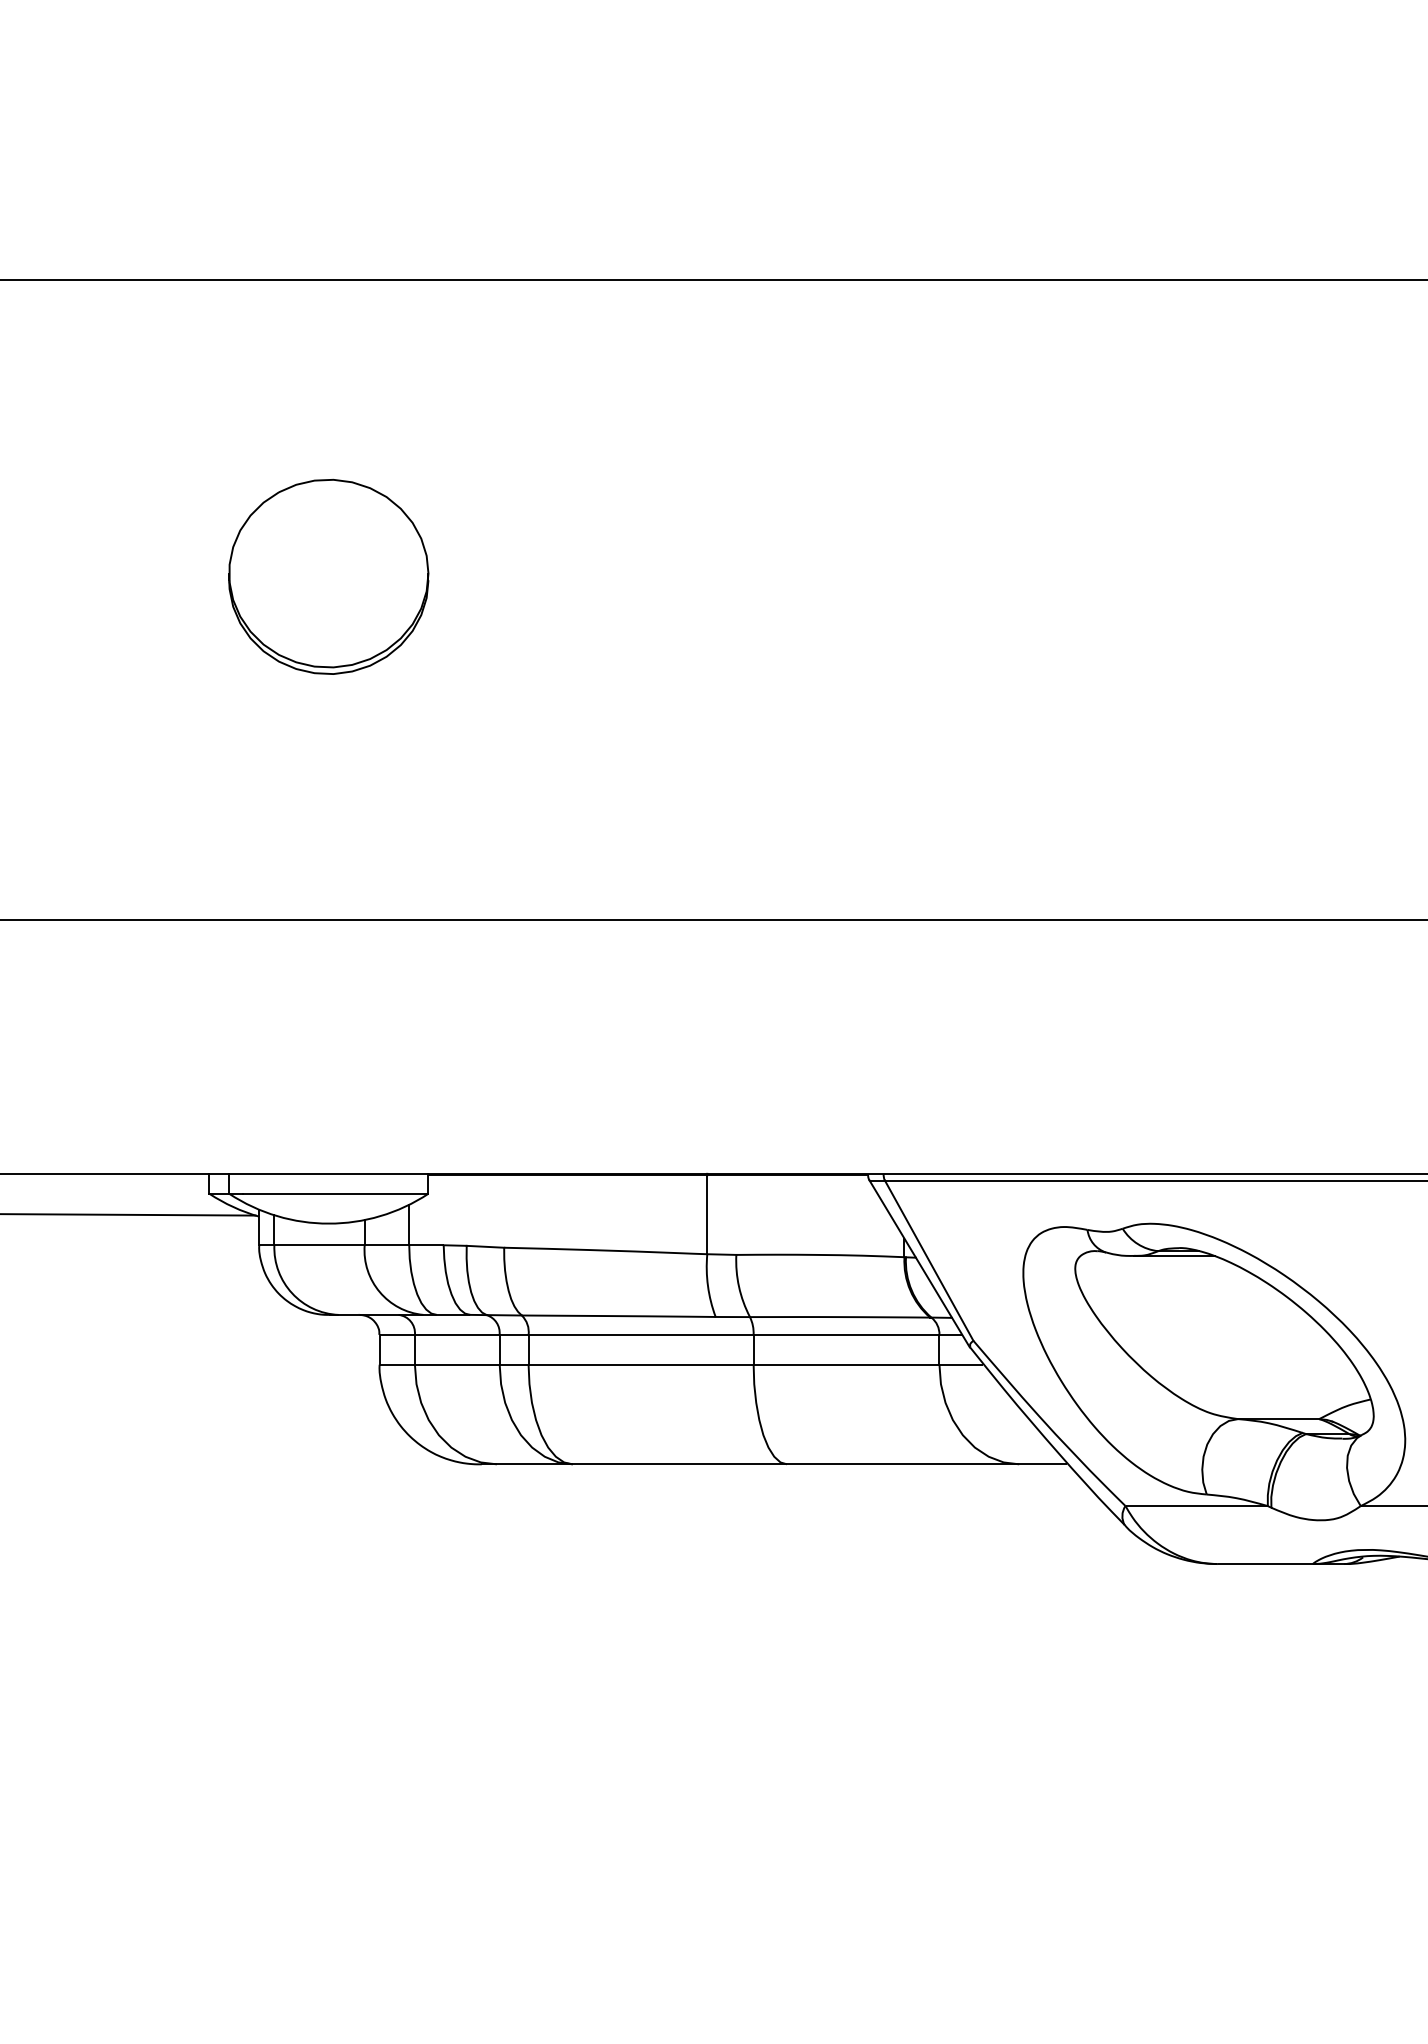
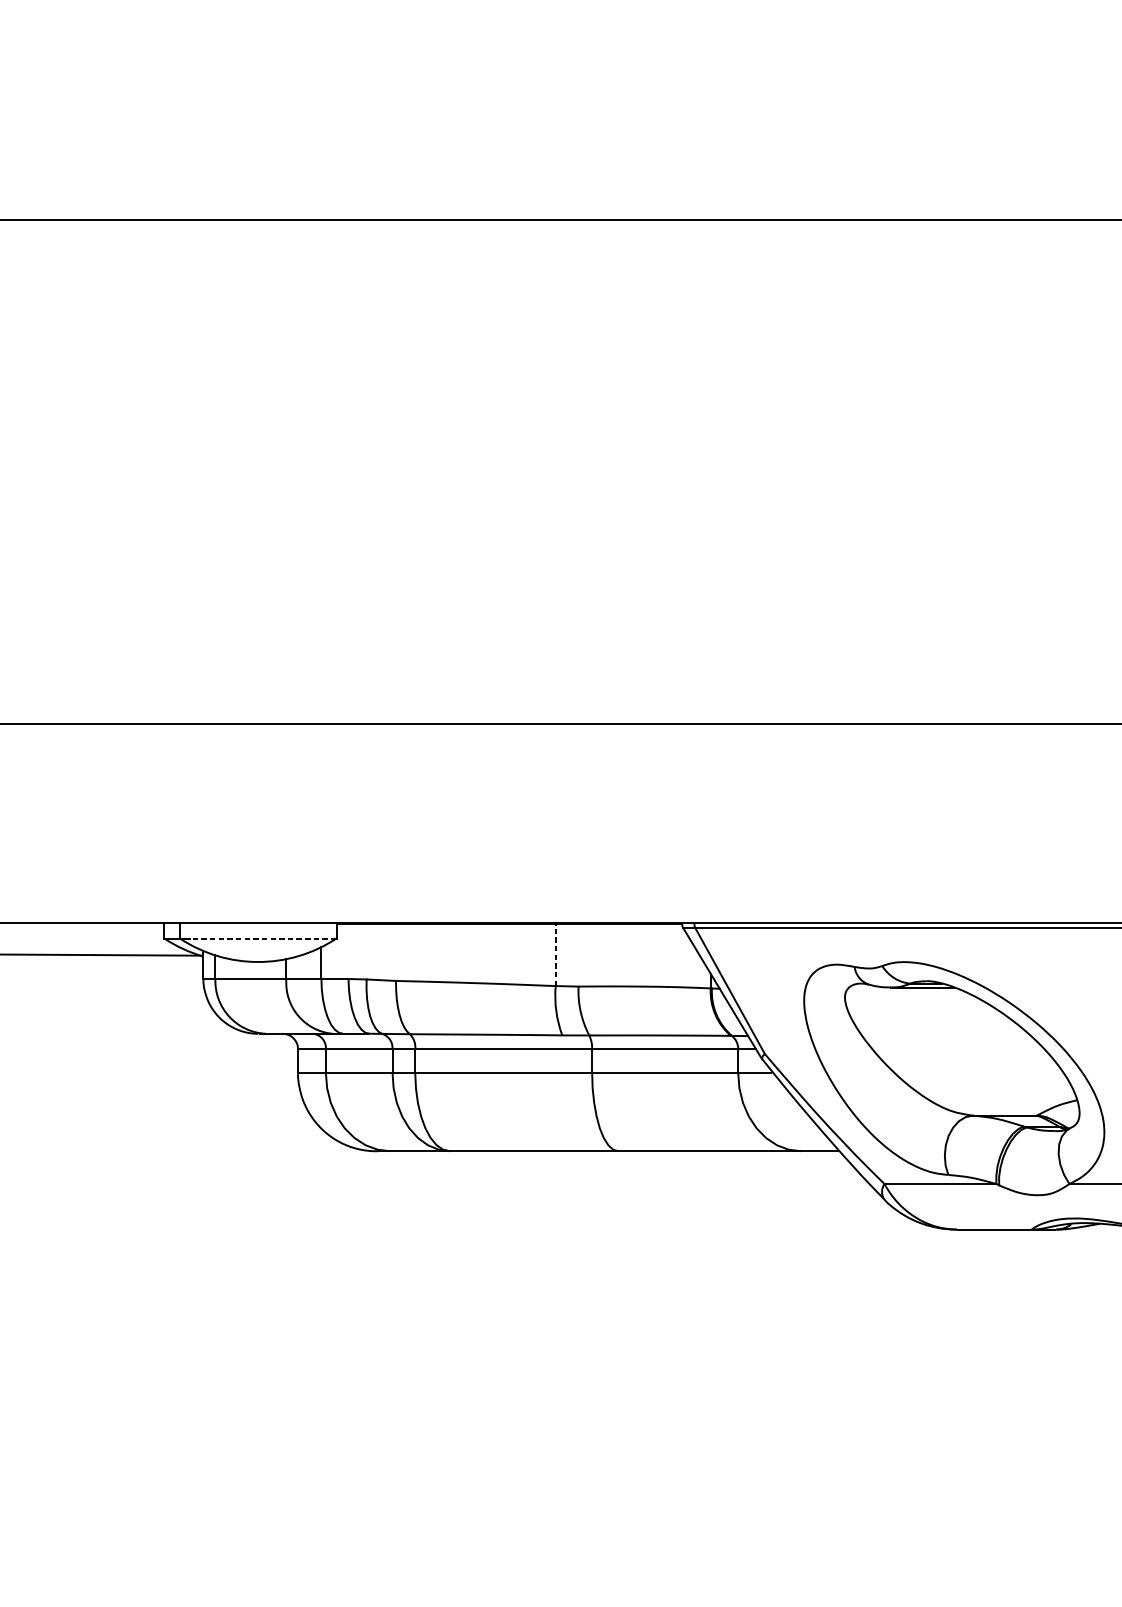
part: (328, 576) -> (257, 453), removed
line: (335, 1193) -> (263, 938), solid -> dashed
line: (707, 1214) -> (555, 954), solid -> dashed

